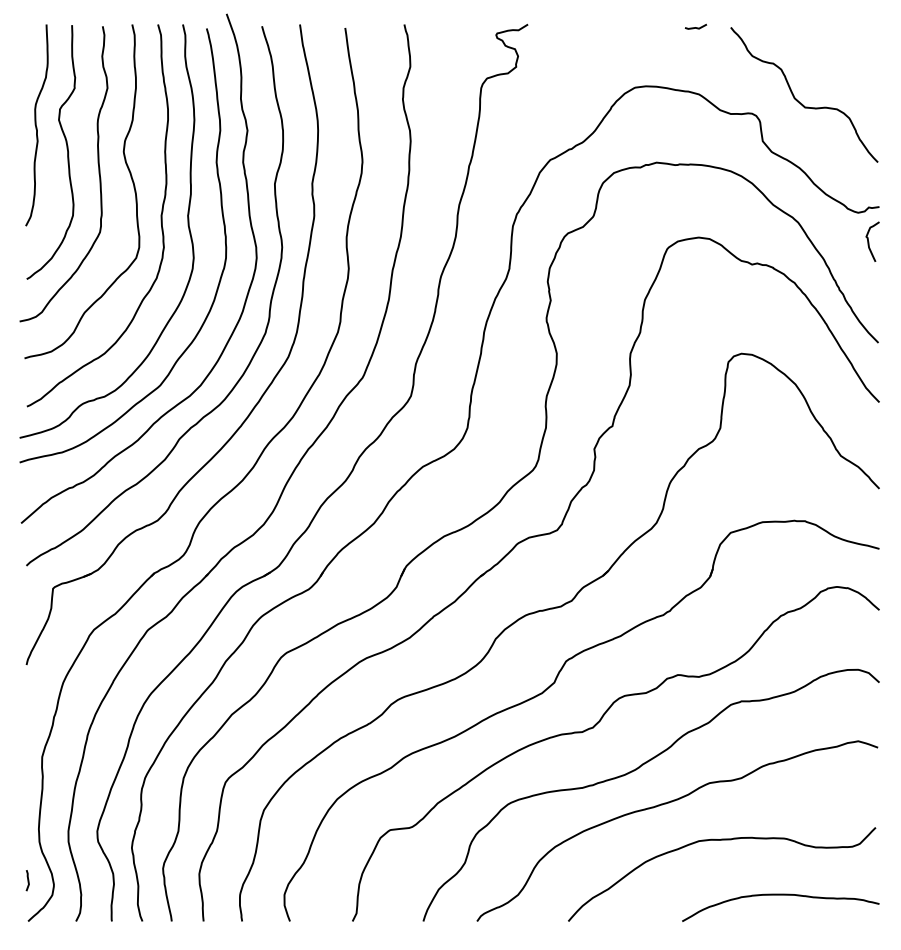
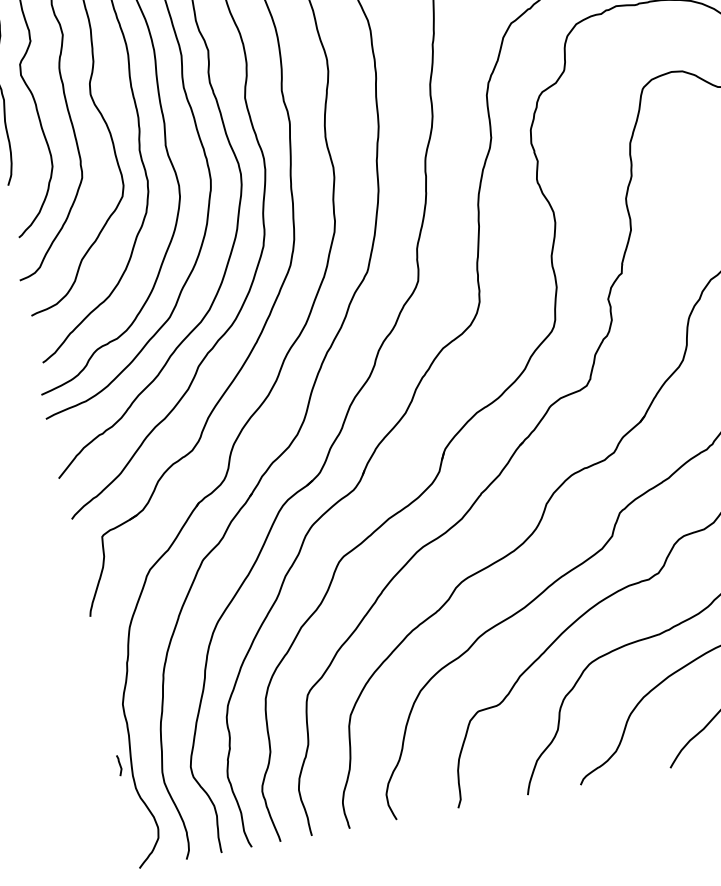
line: (27, 880) -> (119, 765), moved

